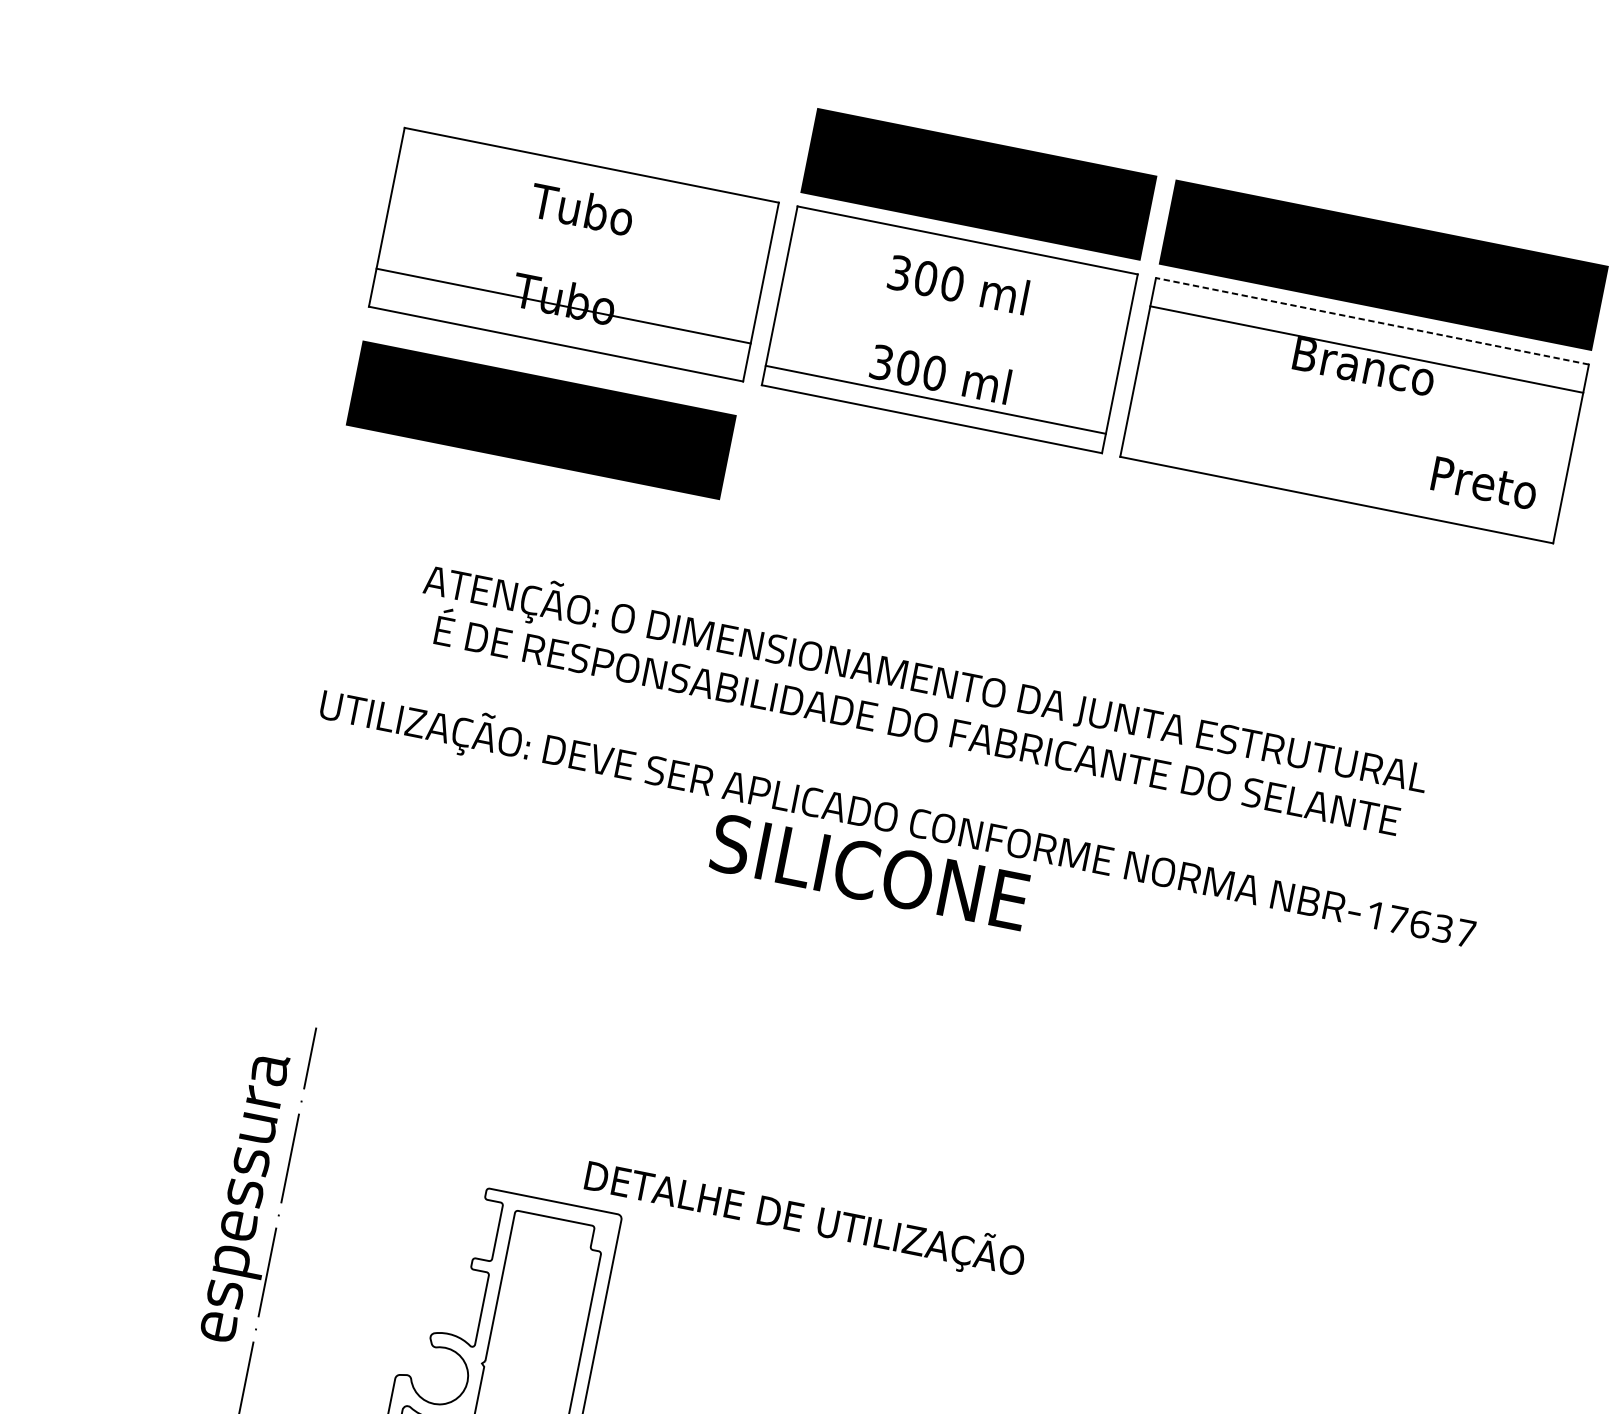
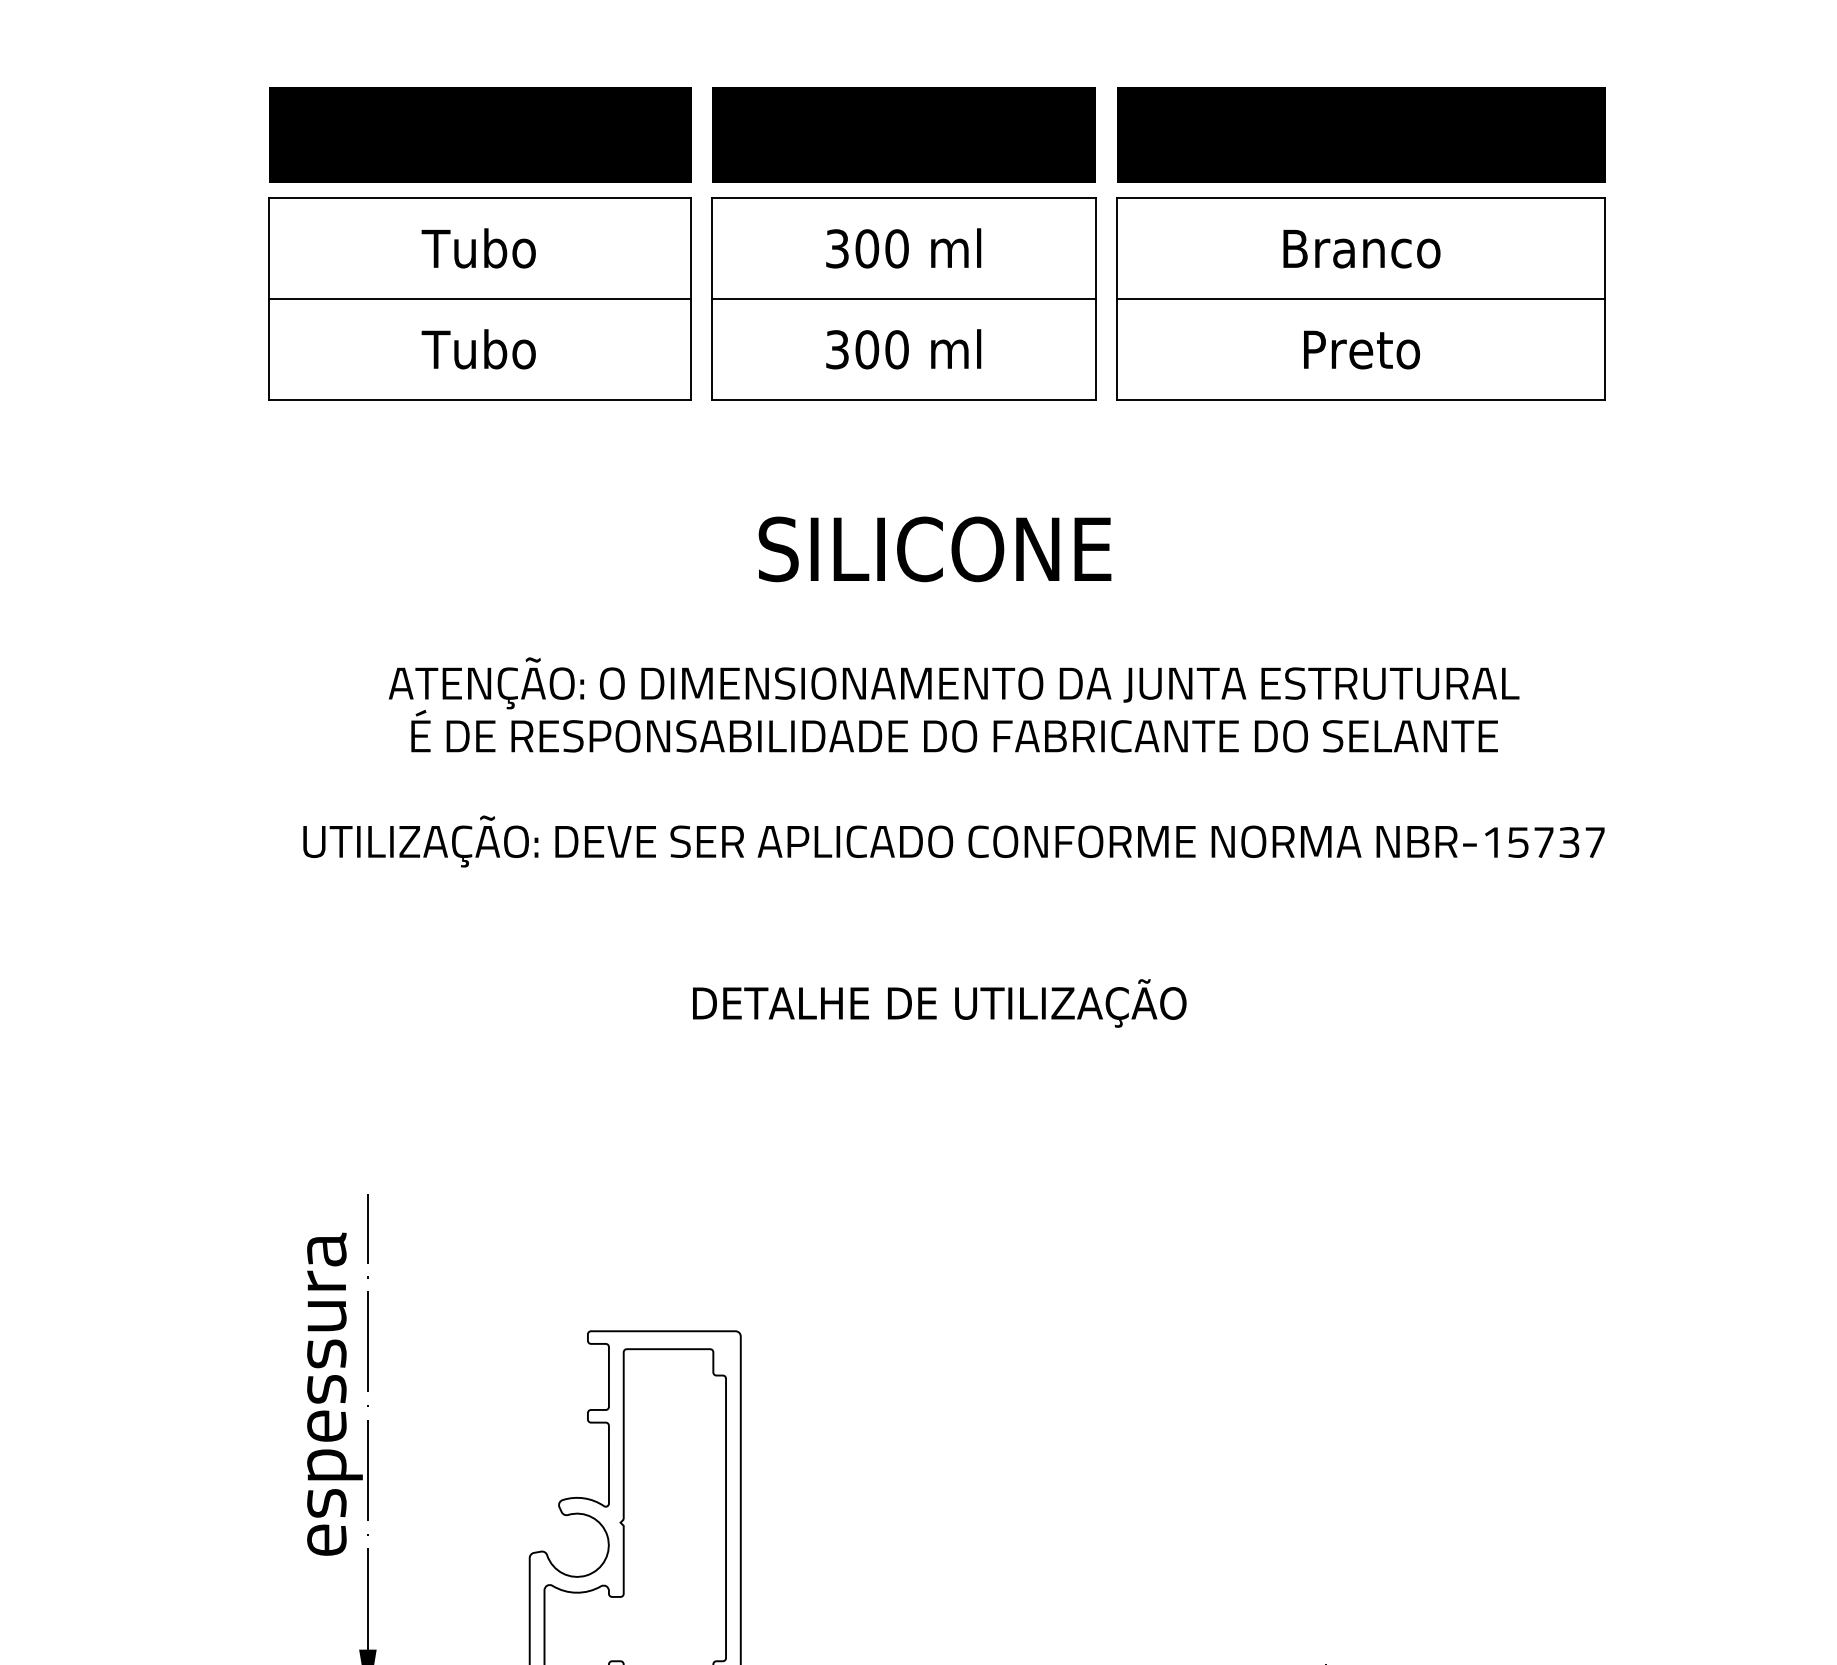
line: (563, 306) -> (479, 299), moved
line: (1372, 321) -> (1360, 198), dashed -> solid
line: (1366, 349) -> (1360, 299), moved
line: (936, 400) -> (904, 299), moved
text: (541, 419) -> (480, 134), moved
text: (1485, 483) -> (1362, 349), moved
text: (869, 872) -> (934, 549), moved
text: (1409, 922) -> (1531, 842), NBR-17637 -> NBR-15737
text: (804, 1218) -> (939, 1003), moved

